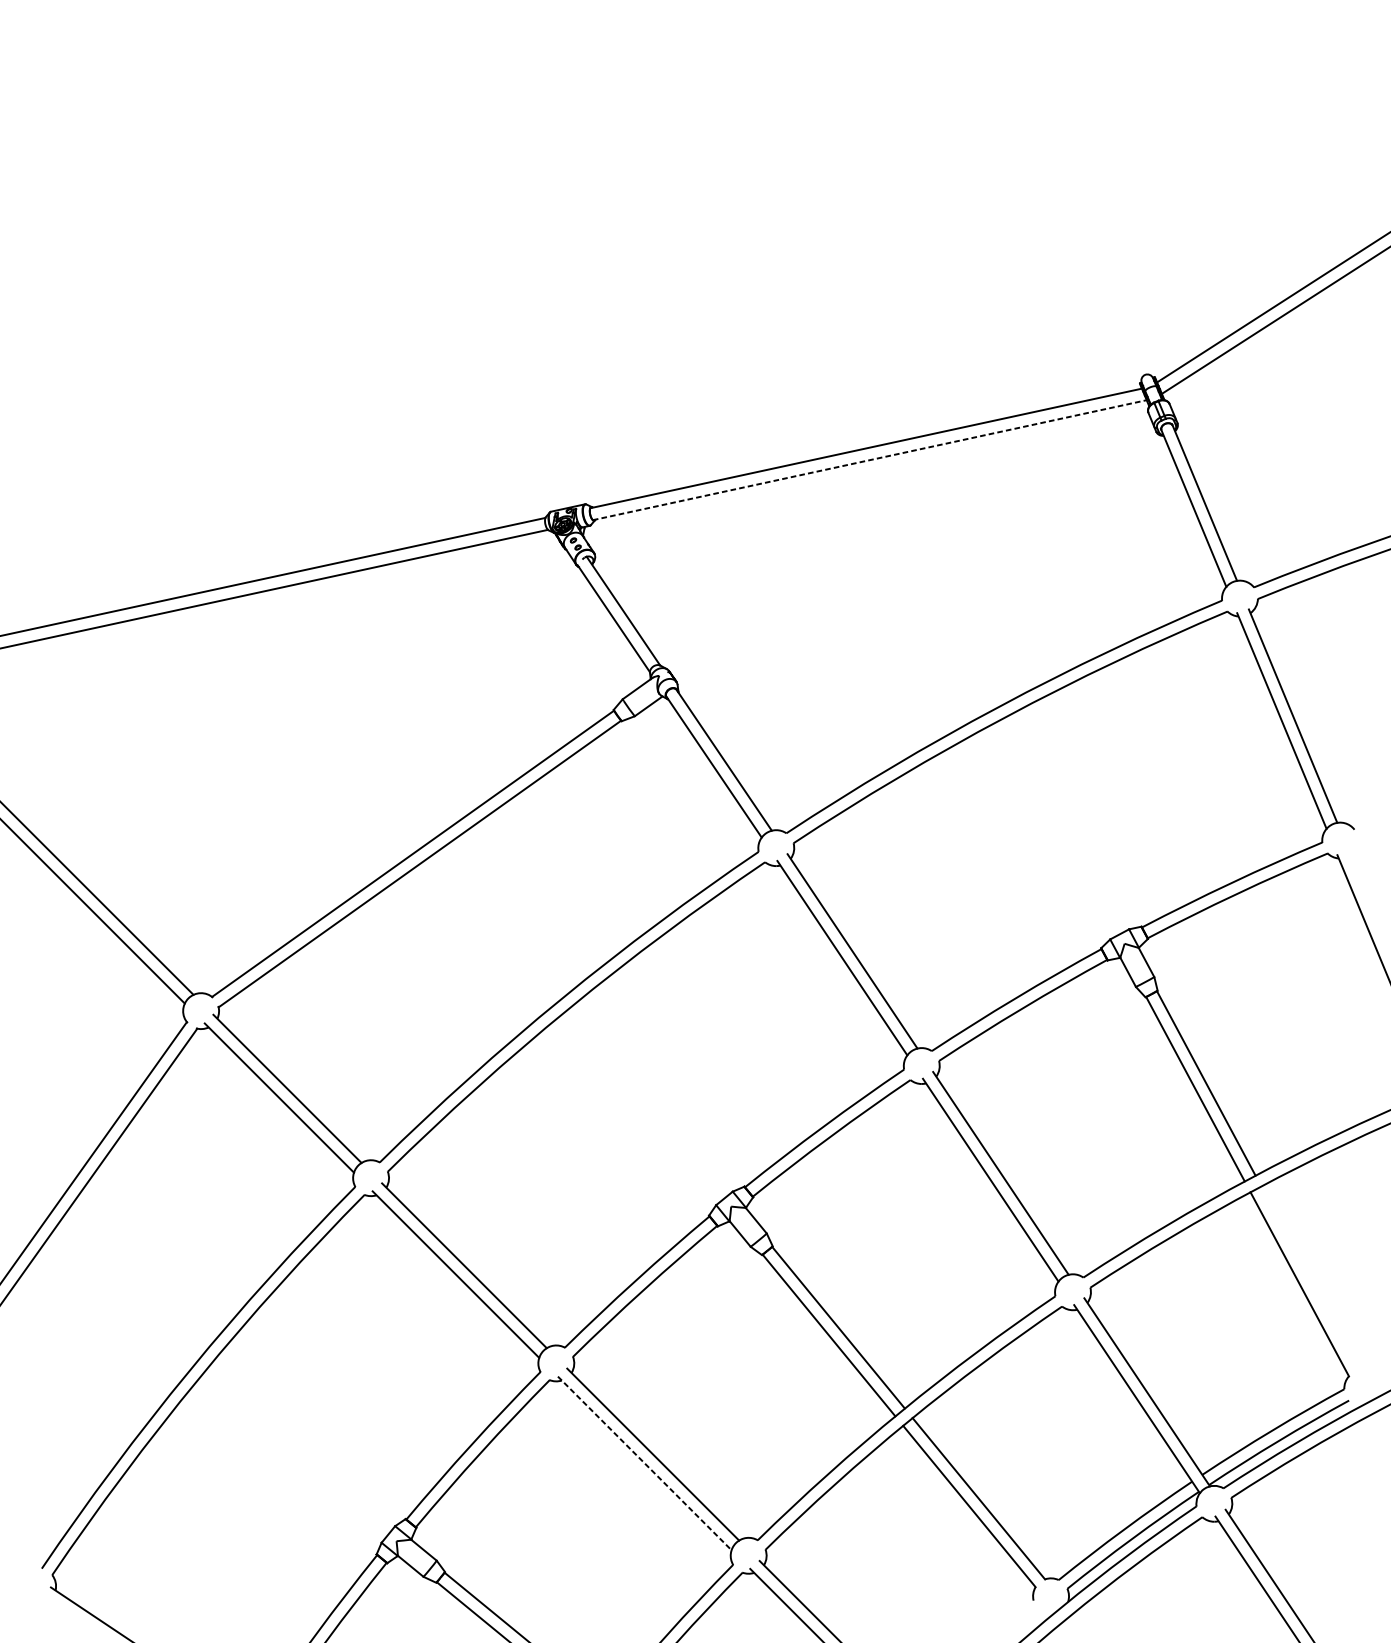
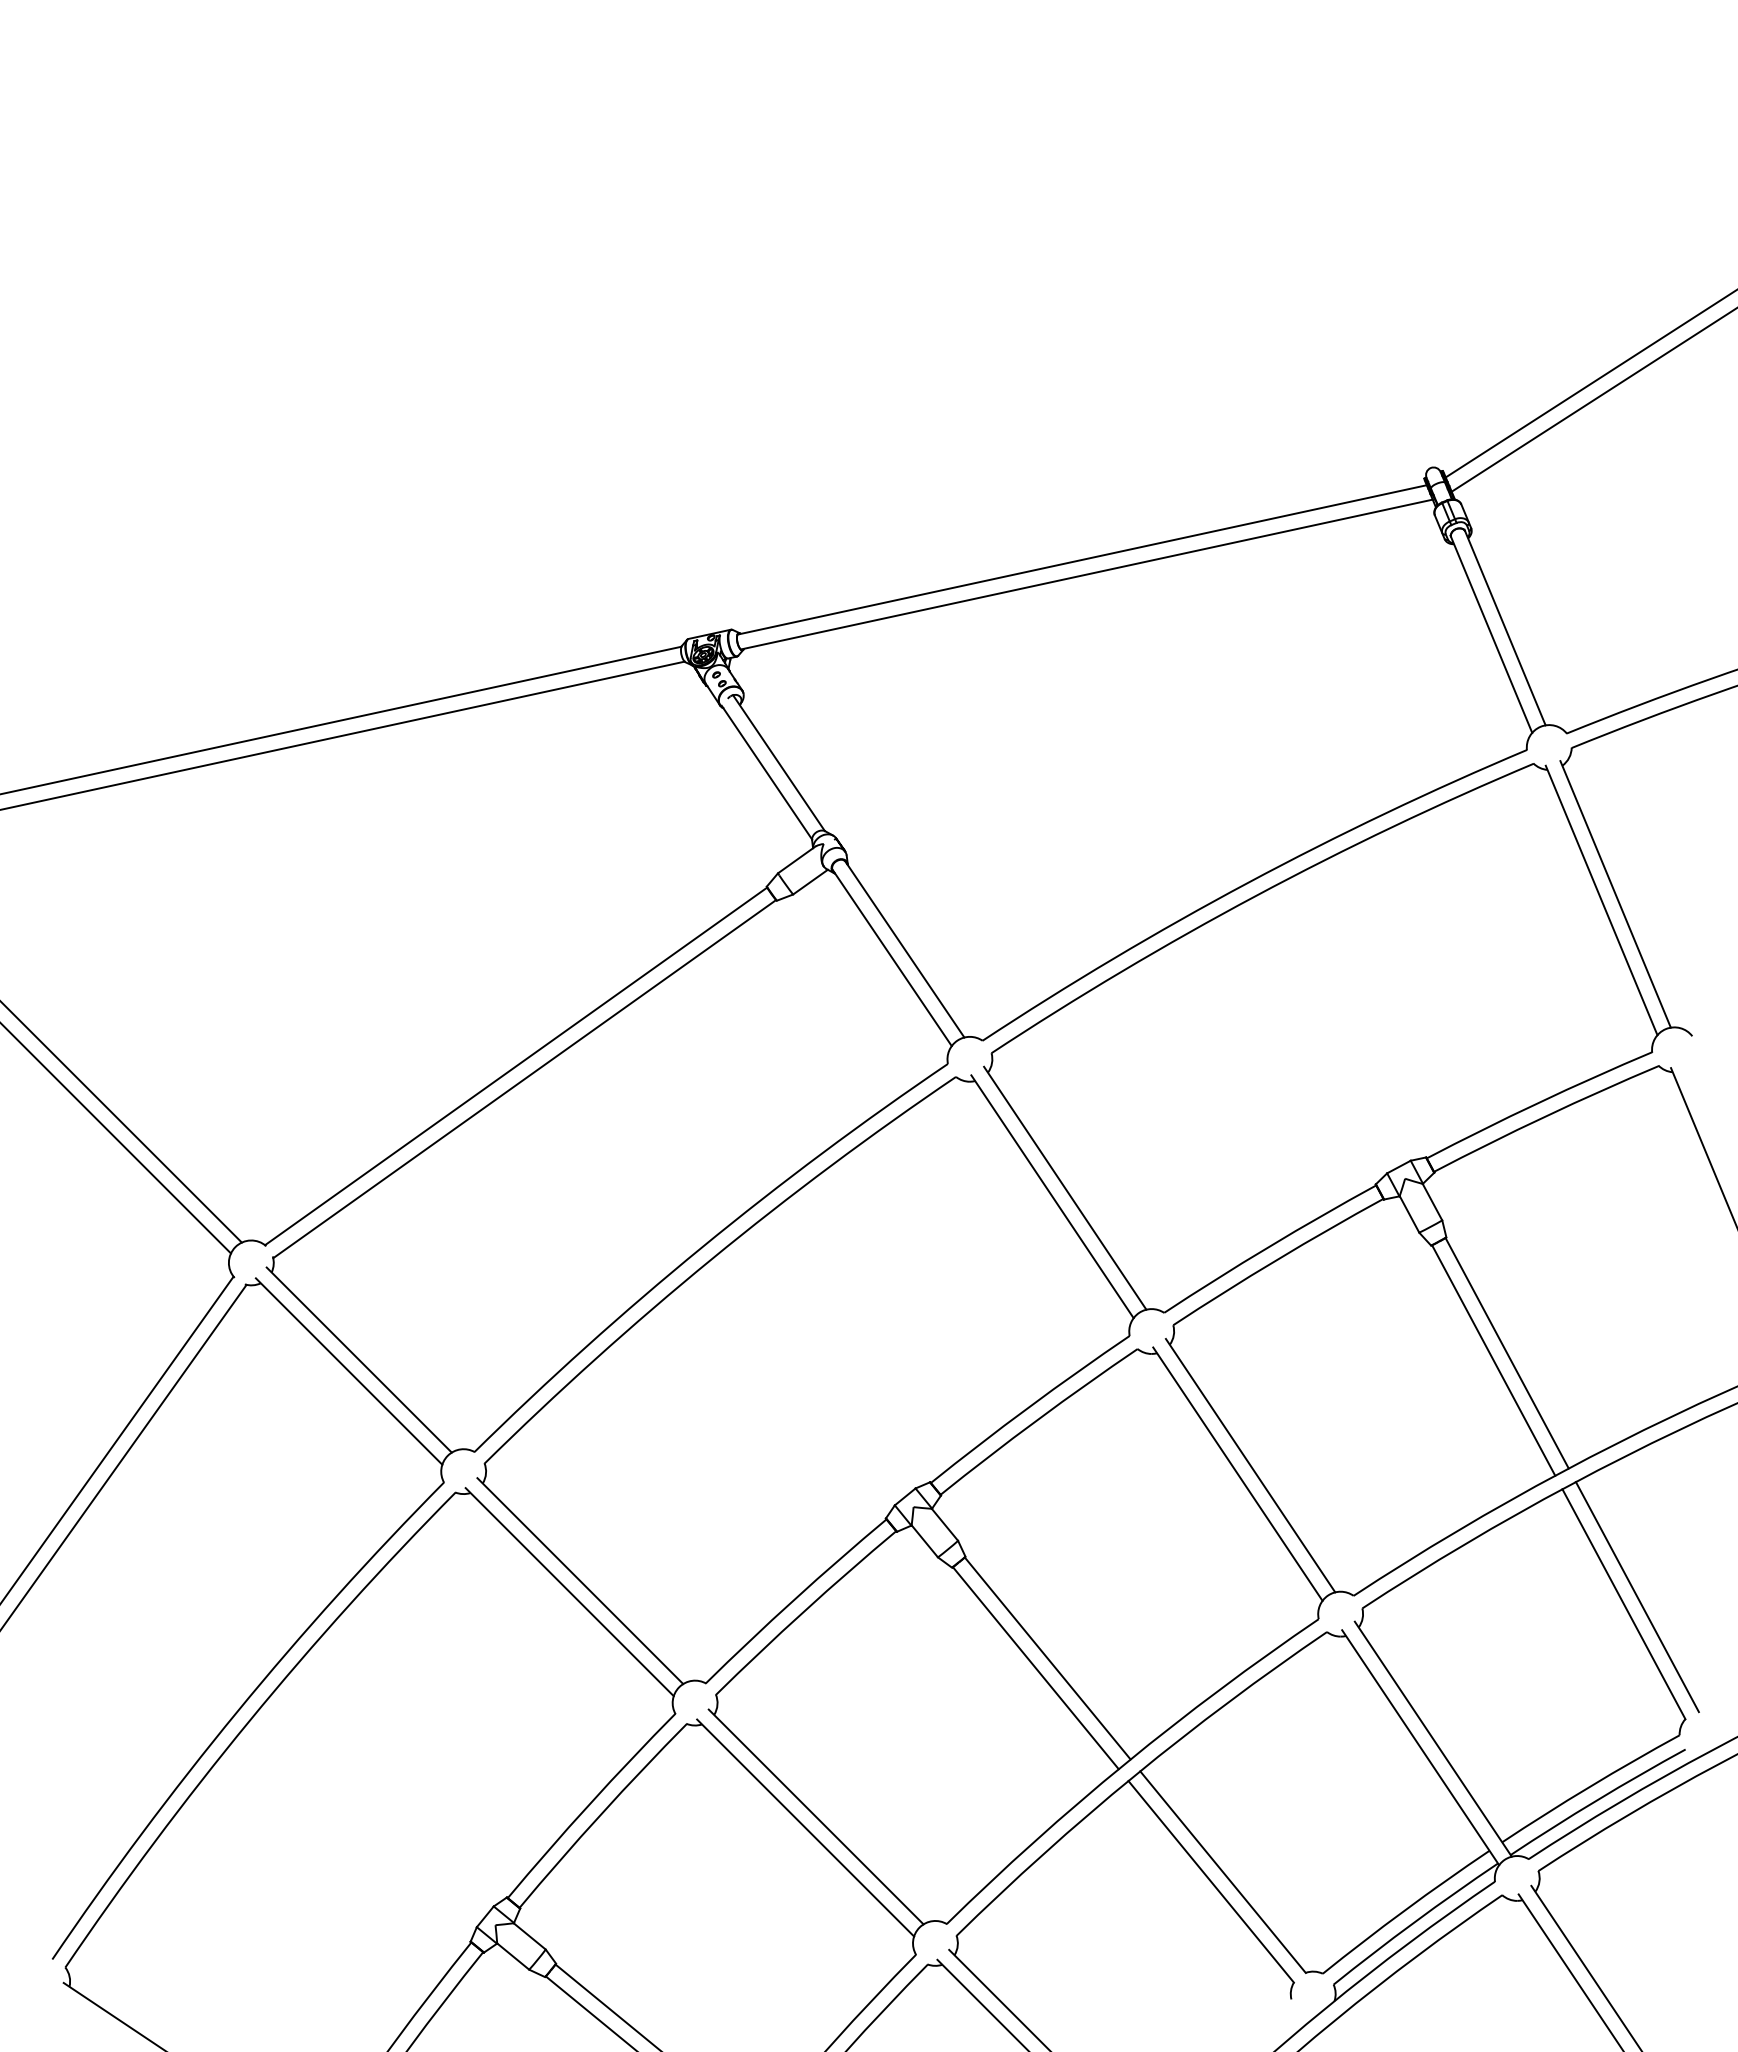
line: (869, 460) -> (1086, 574), dashed -> solid
line: (1309, 1278) -> (1636, 1596), added
line: (644, 1463) -> (805, 1828), dashed -> solid

